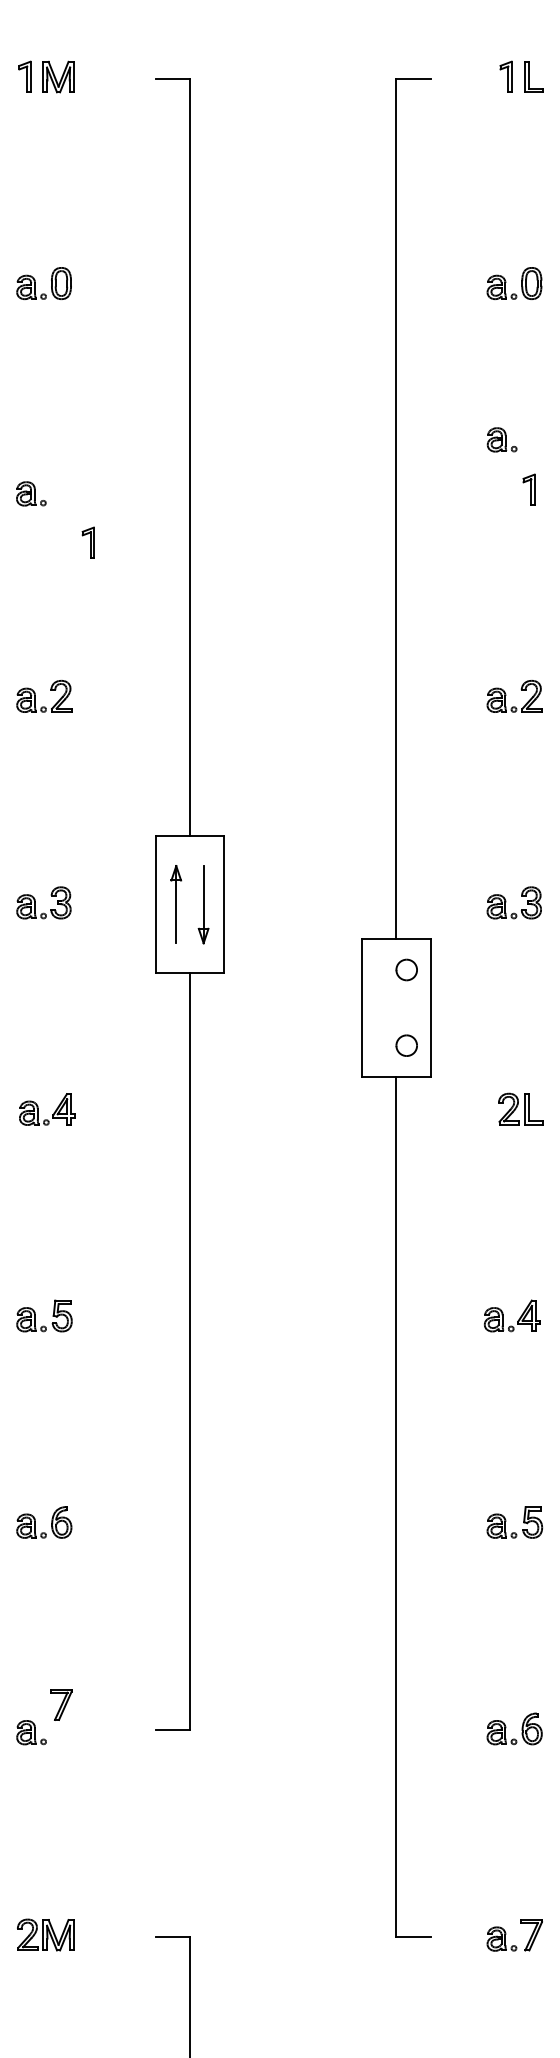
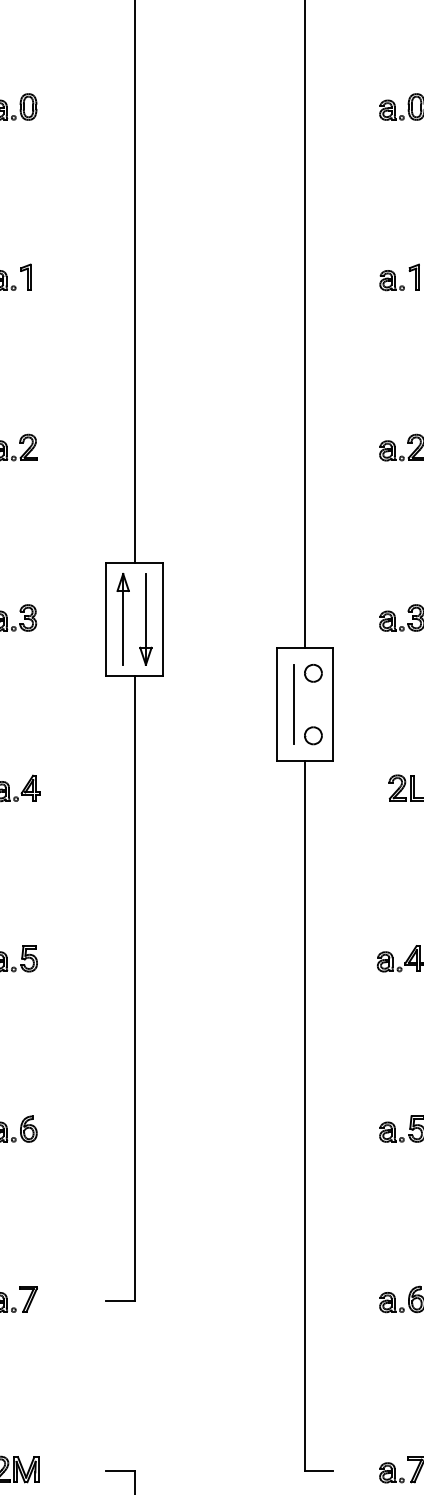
part: (501, 439) -> (391, 280), moved
part: (87, 542) -> (25, 276), moved
part: (176, 904) -> (123, 619), size x1.43
part: (203, 904) -> (145, 619), size x1.43
line: (382, 1007) -> (293, 704), added
part: (61, 1704) -> (28, 1299), moved

